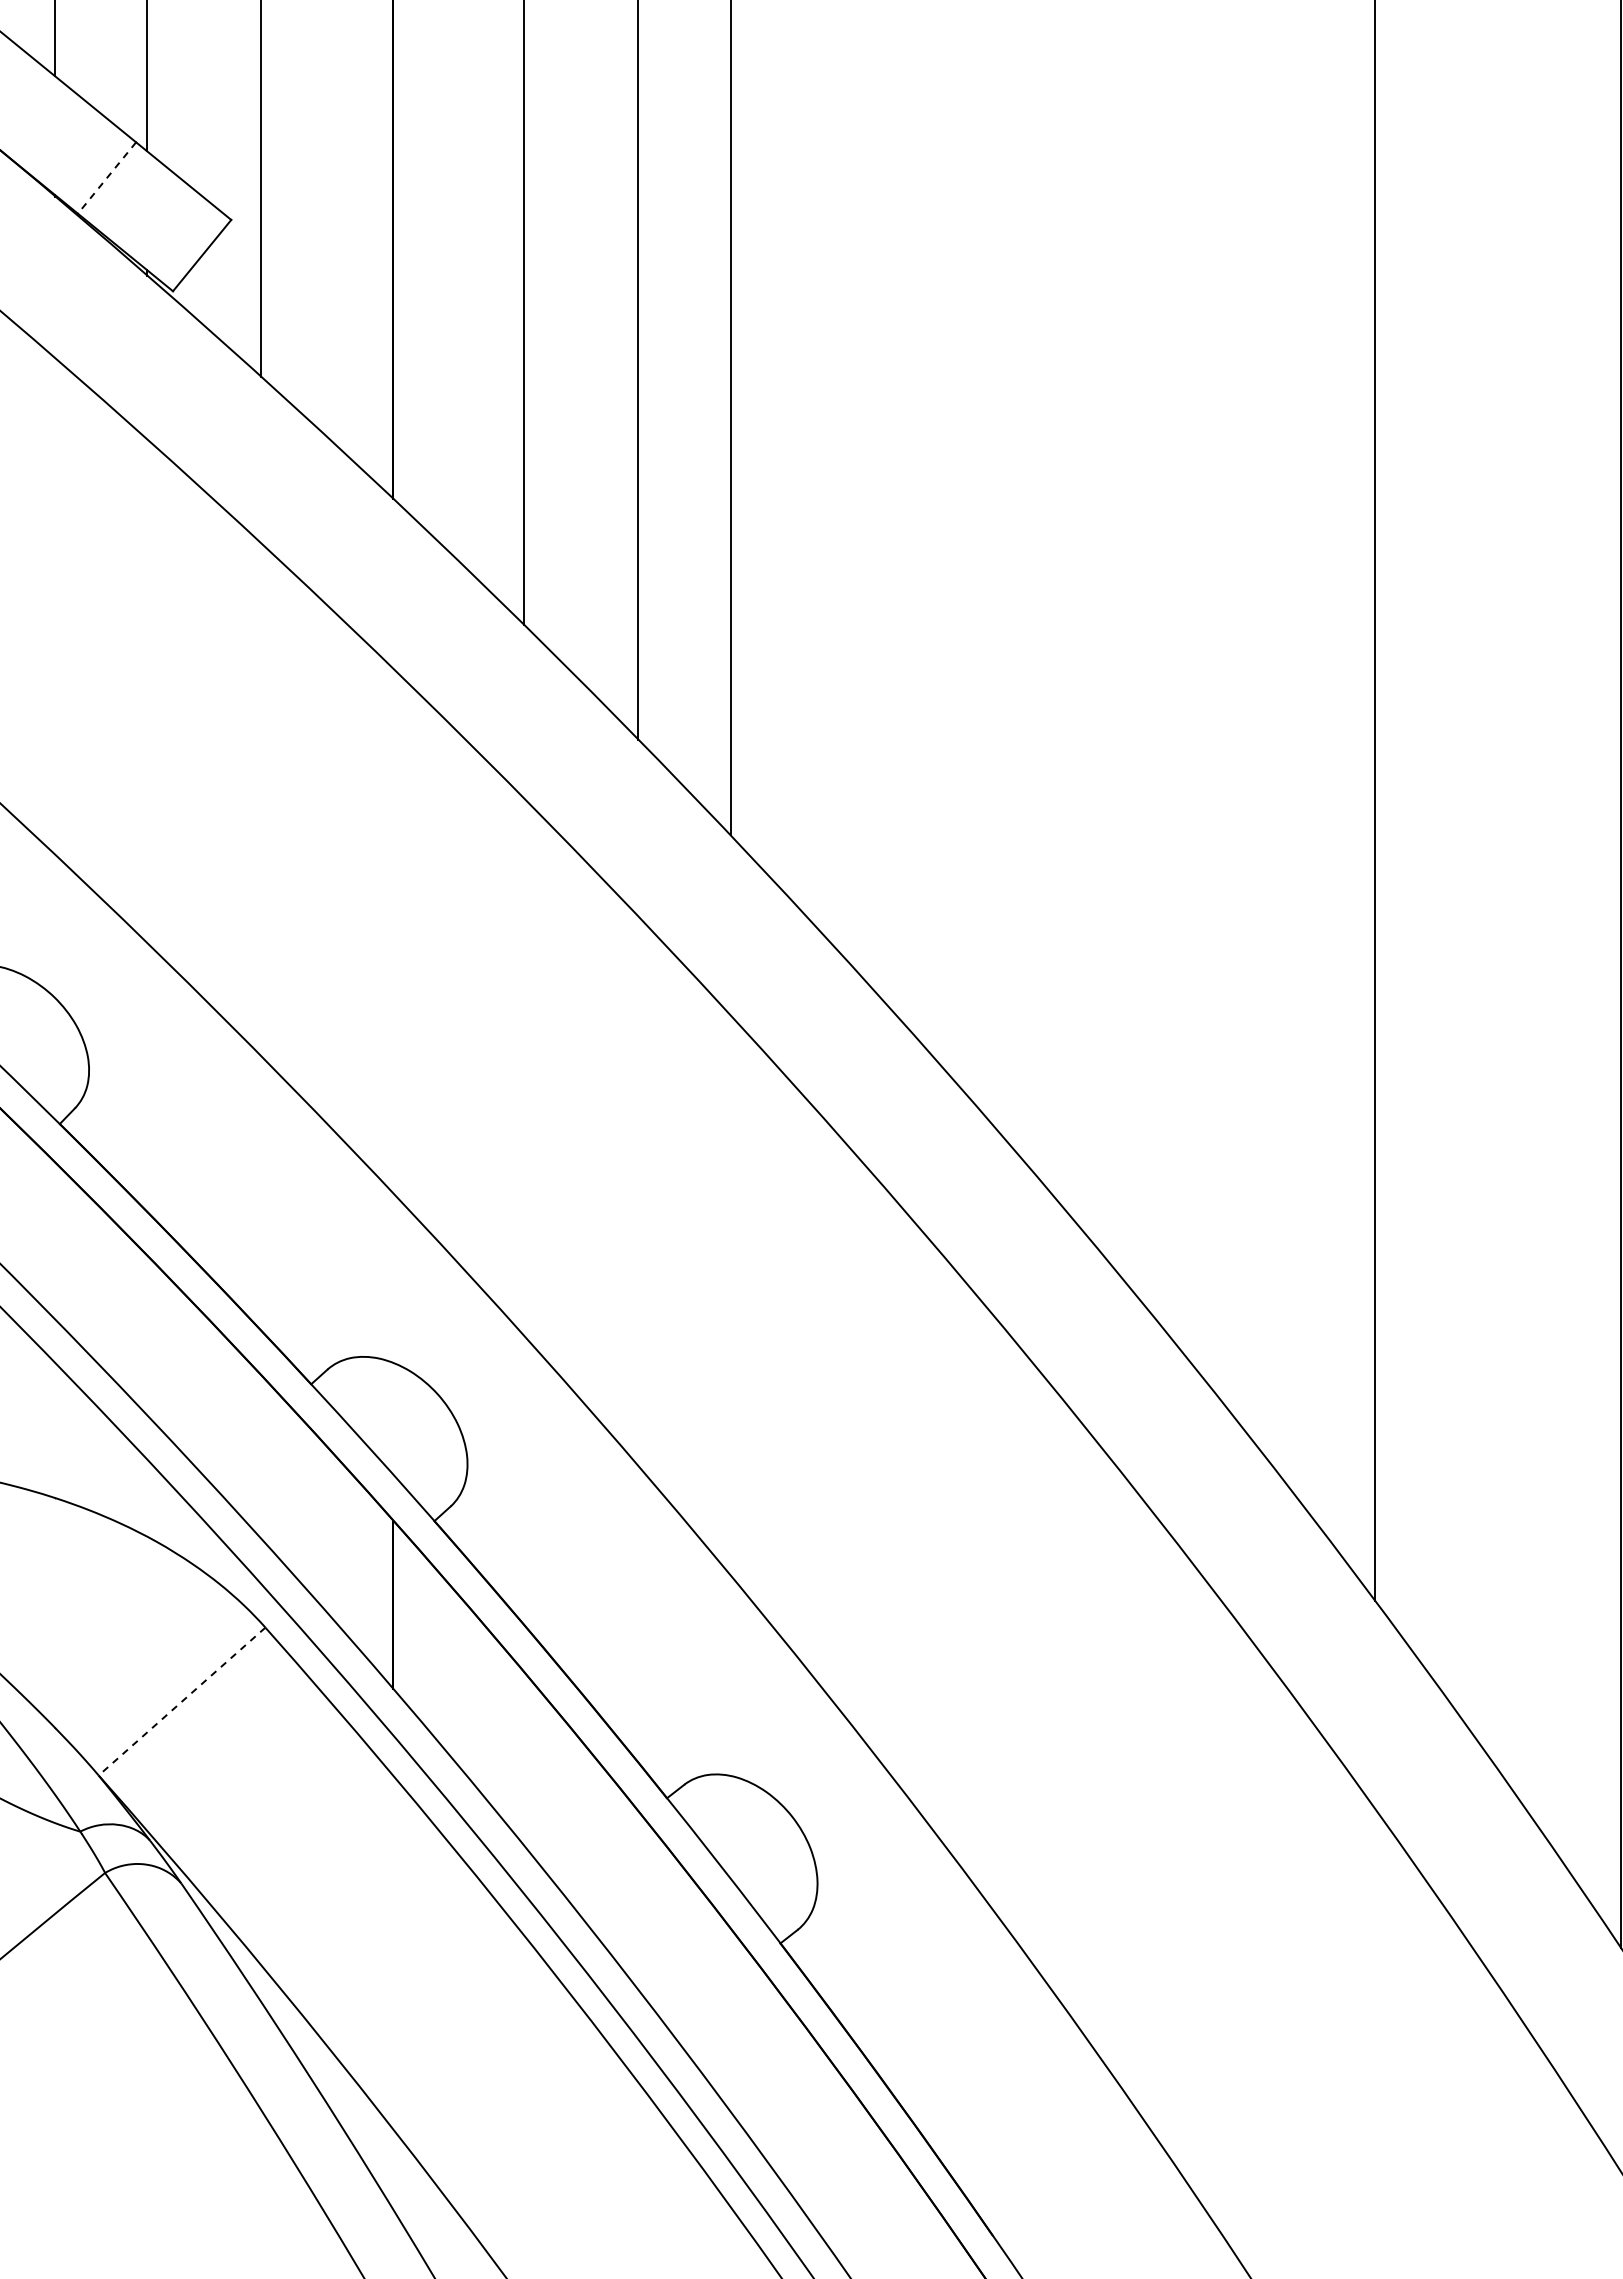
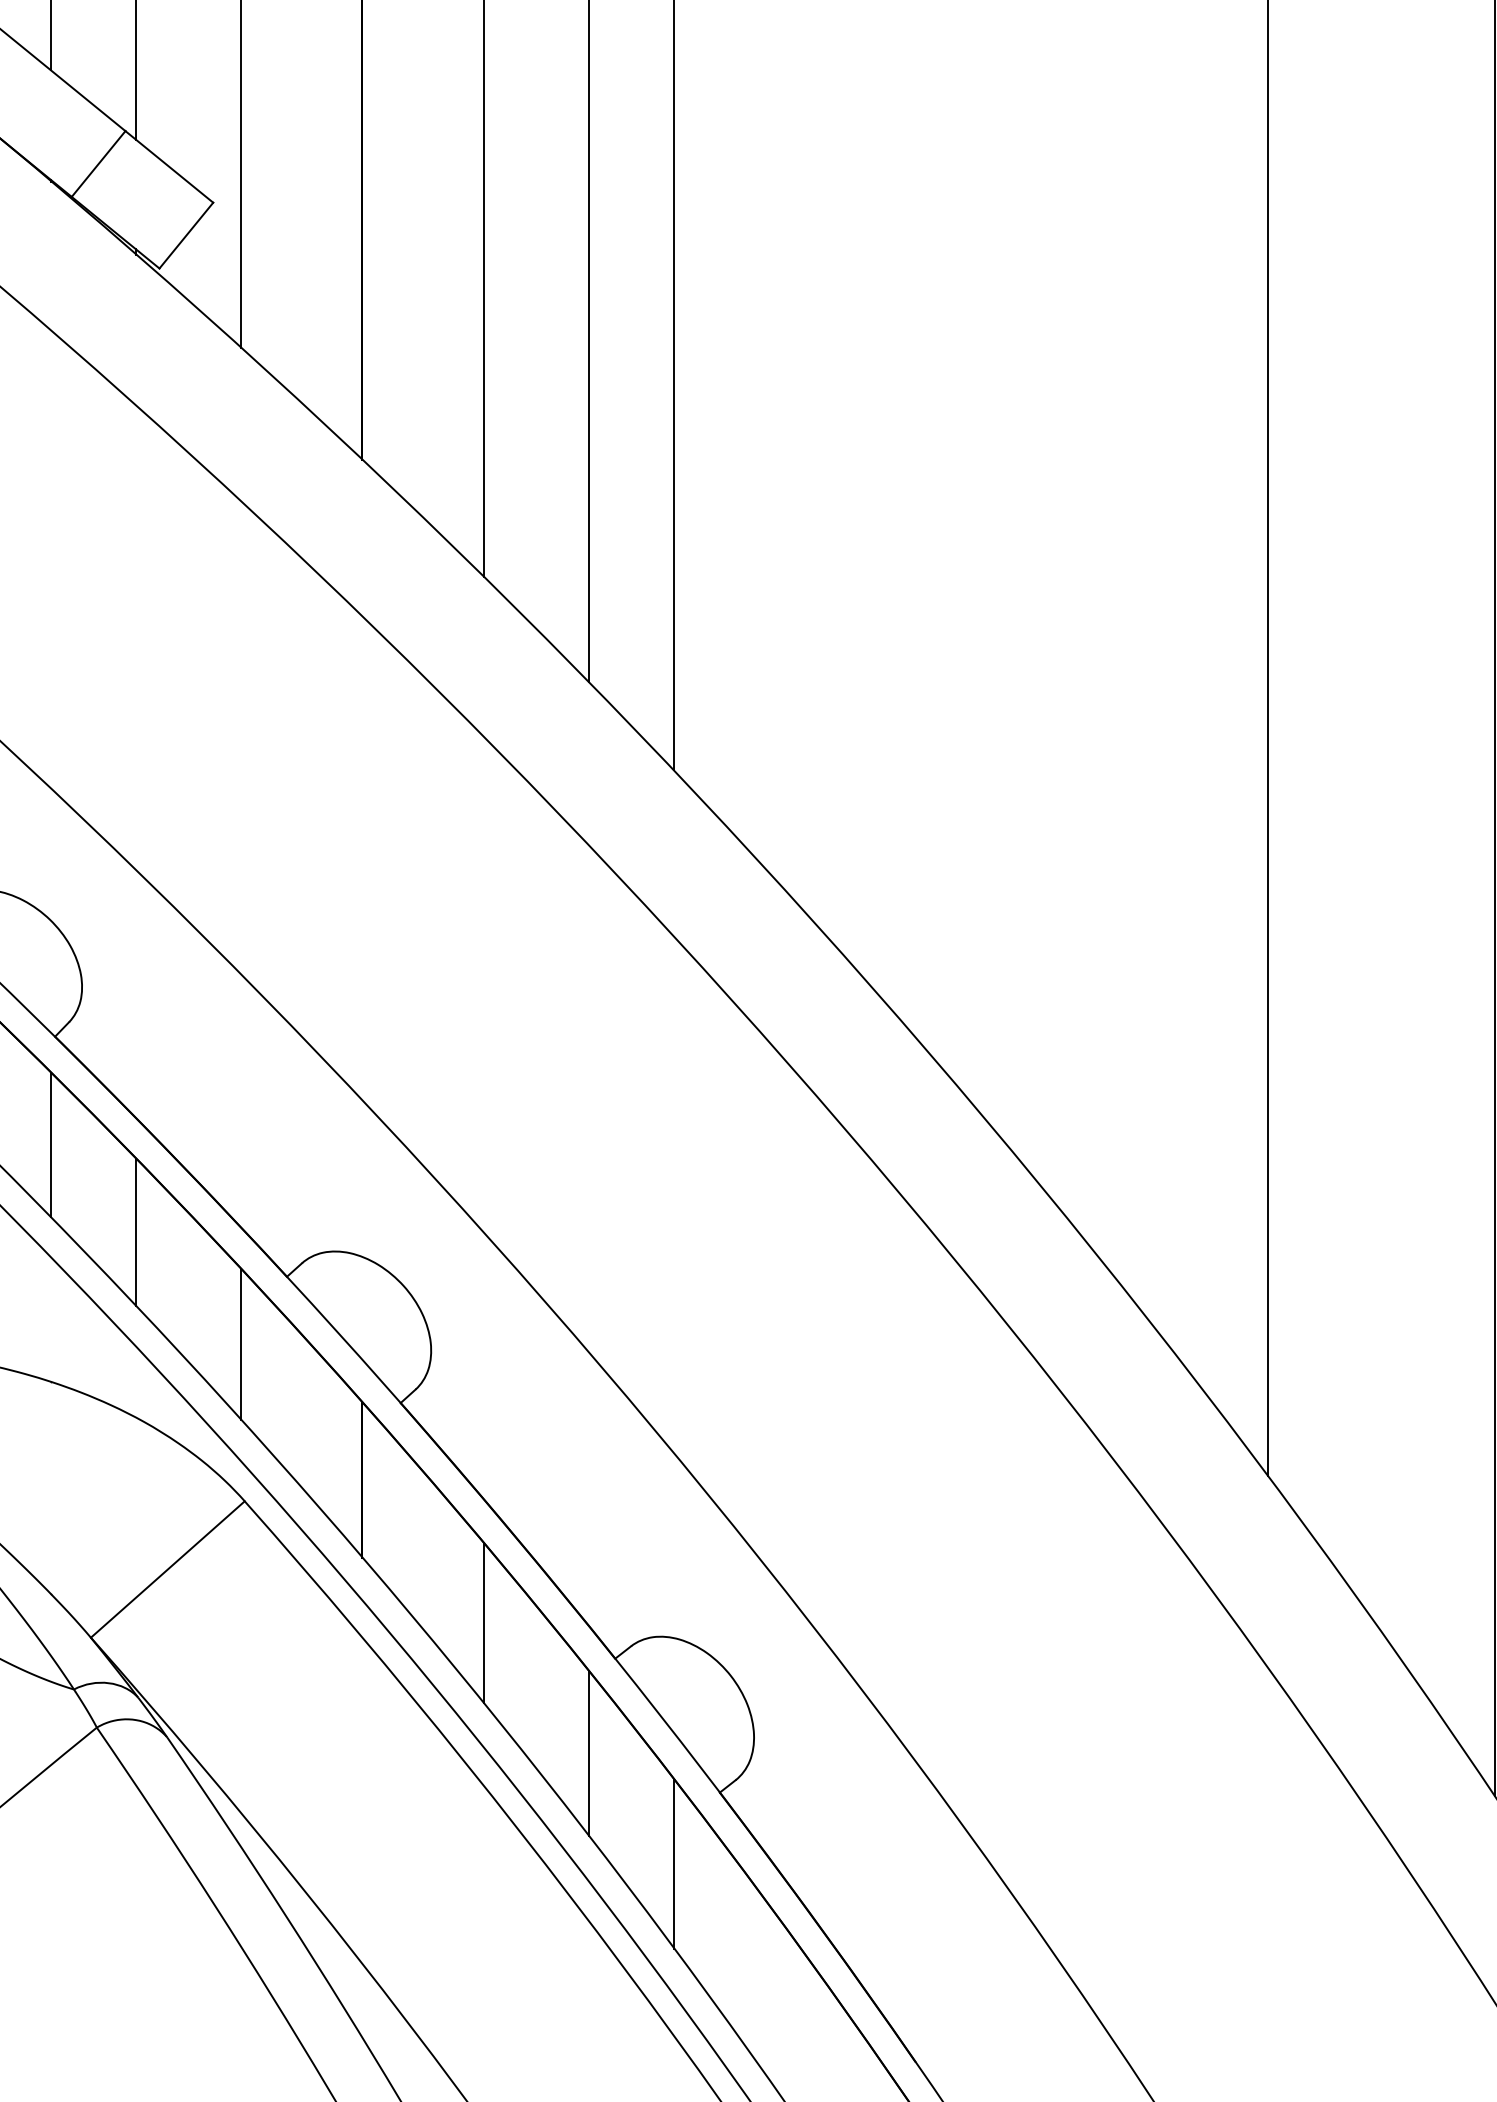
line: (106, 178) -> (98, 164), dashed -> solid
line: (55, 1240) -> (51, 1144), added
line: (147, 1335) -> (135, 1231), added
line: (261, 1457) -> (241, 1344), added
line: (181, 1701) -> (167, 1569), dashed -> solid
line: (524, 1759) -> (483, 1622), added
line: (638, 1901) -> (588, 1753), added
line: (730, 2020) -> (673, 1863), added

